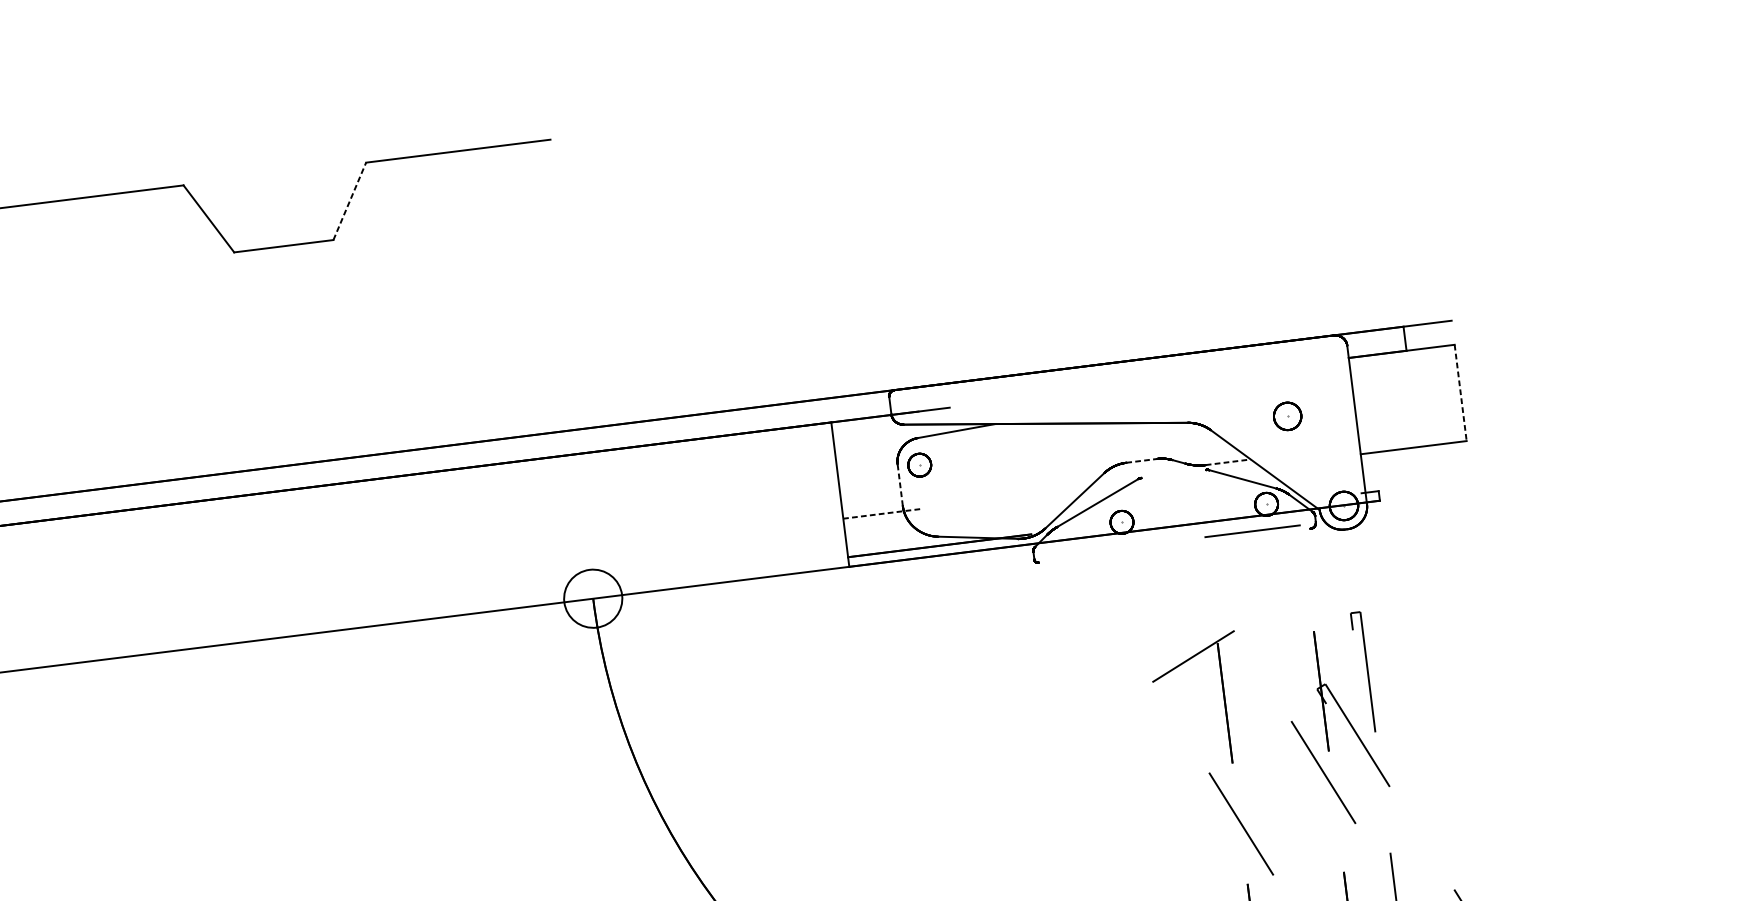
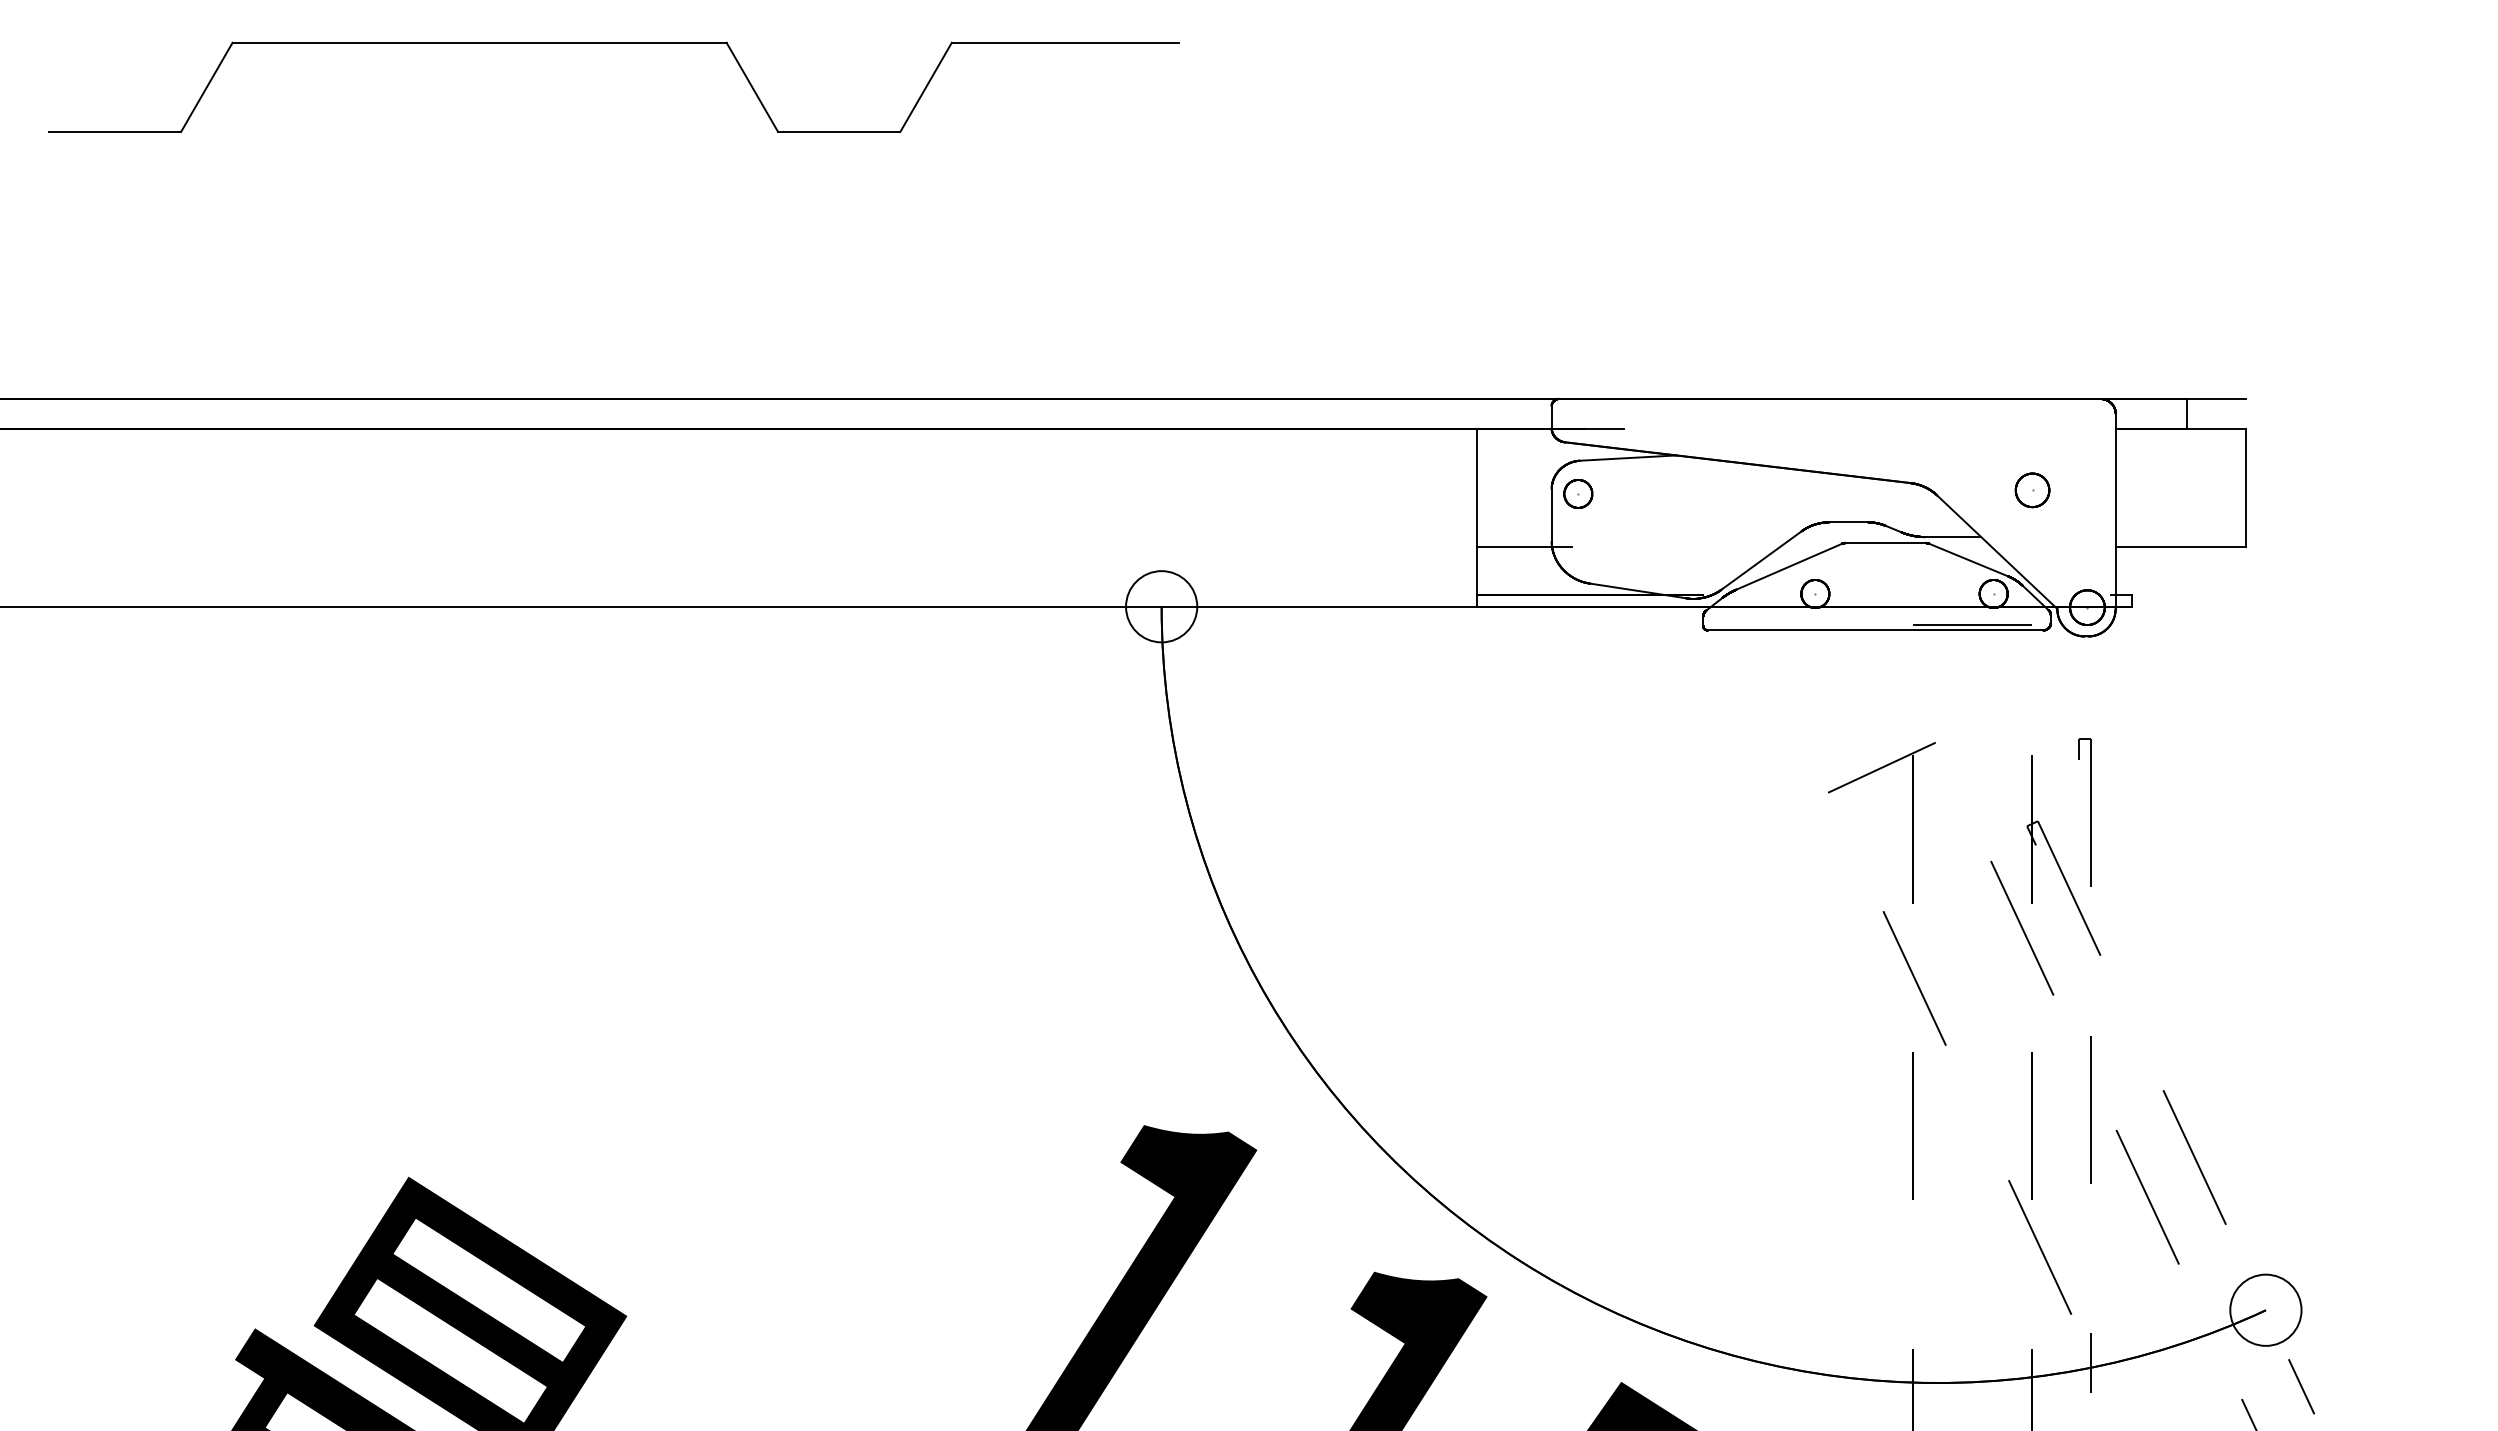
line: (350, 200) -> (926, 86), dashed -> solid
line: (1460, 393) -> (2246, 488), dashed -> solid
line: (1142, 460) -> (1849, 522), dashed -> solid
line: (1228, 462) -> (1953, 537), dashed -> solid
line: (1173, 474) -> (1885, 543), added
line: (900, 485) -> (1551, 515), dashed -> solid
line: (881, 514) -> (1524, 547), dashed -> solid
line: (1174, 545) -> (1875, 630), added

